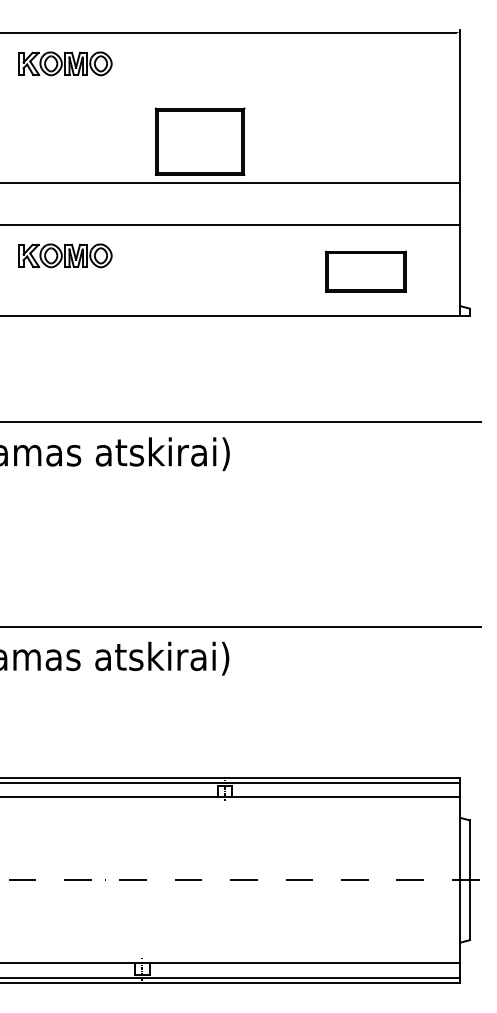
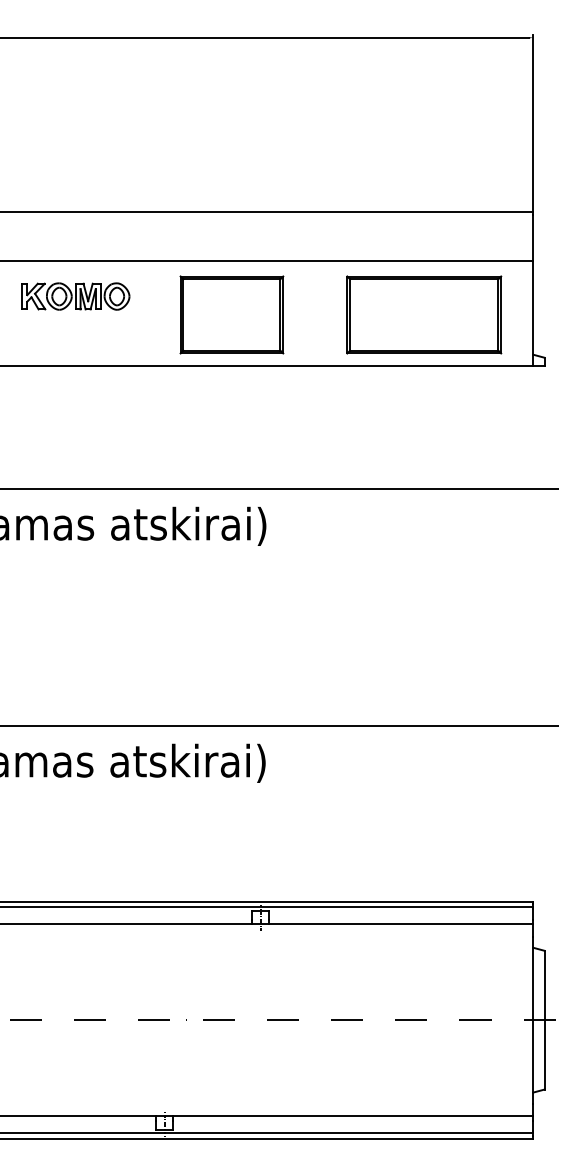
part: (65, 63) -> (75, 73), removed
part: (199, 141) -> (231, 314), moved
part: (365, 271) -> (423, 314), size x1.67

